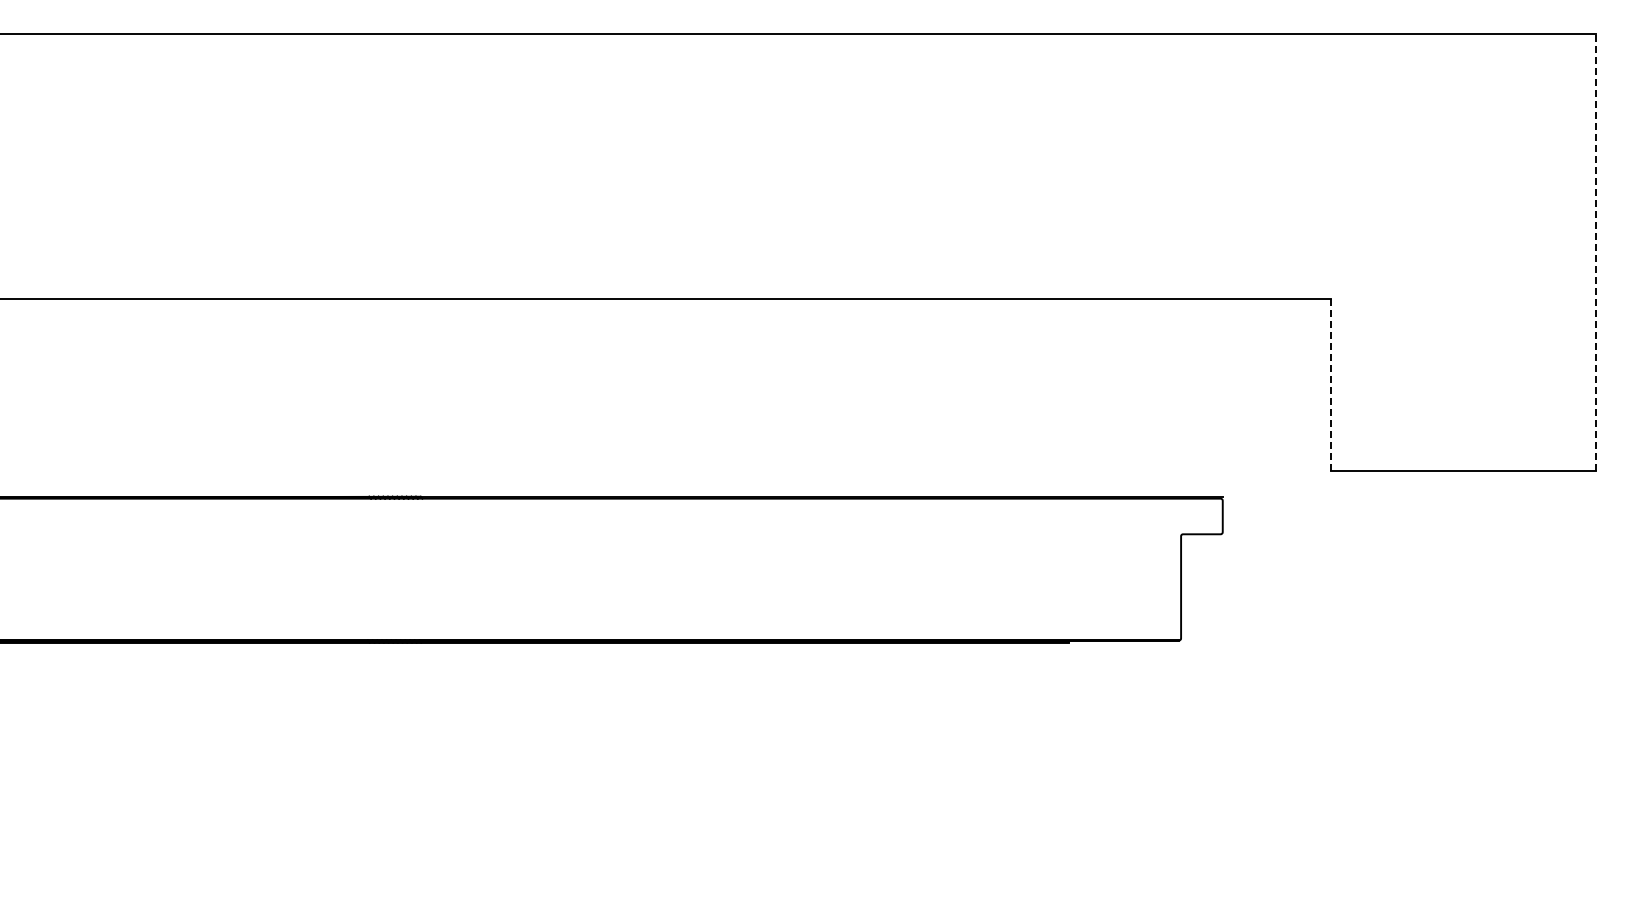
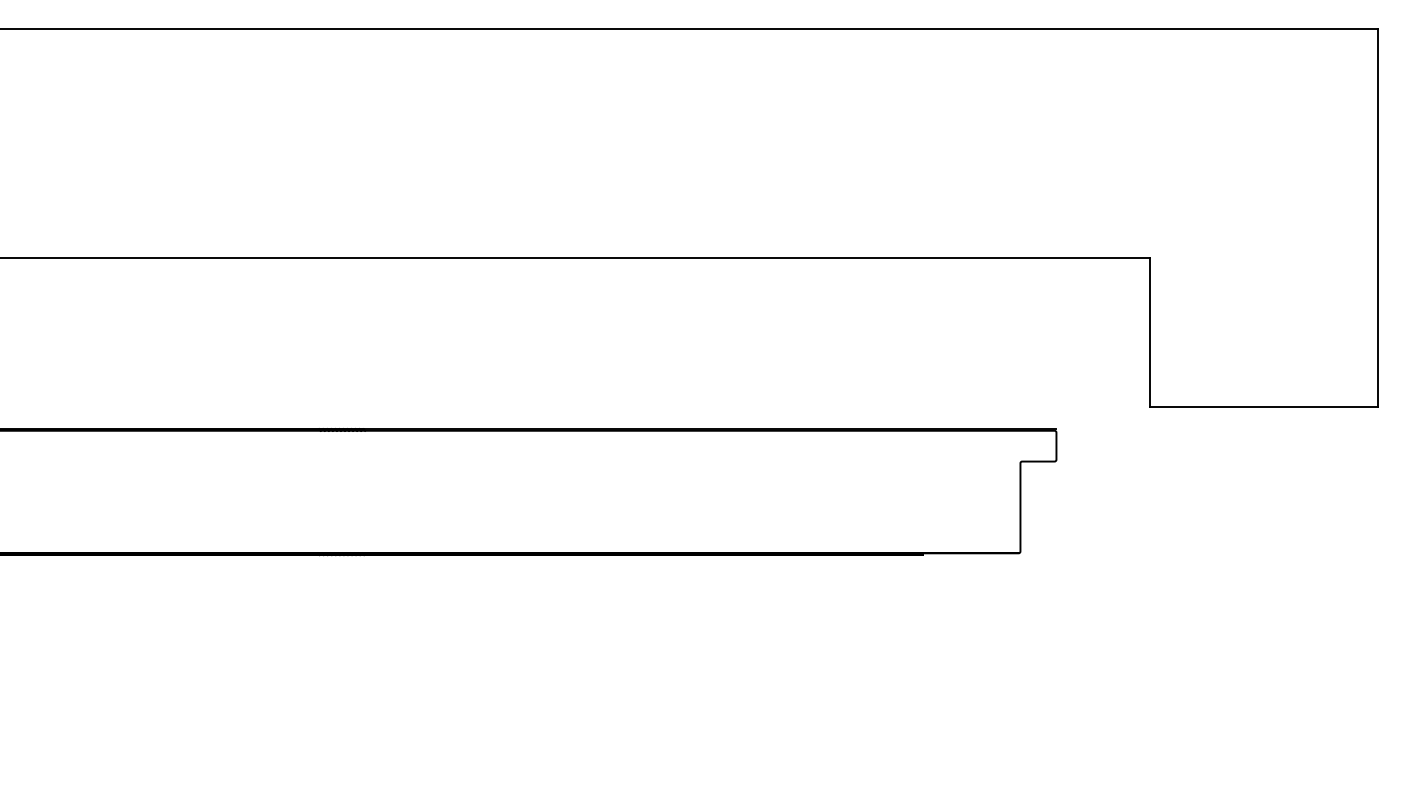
line: (1595, 251) -> (1378, 217), dashed -> solid
line: (1330, 384) -> (1149, 332), dashed -> solid

